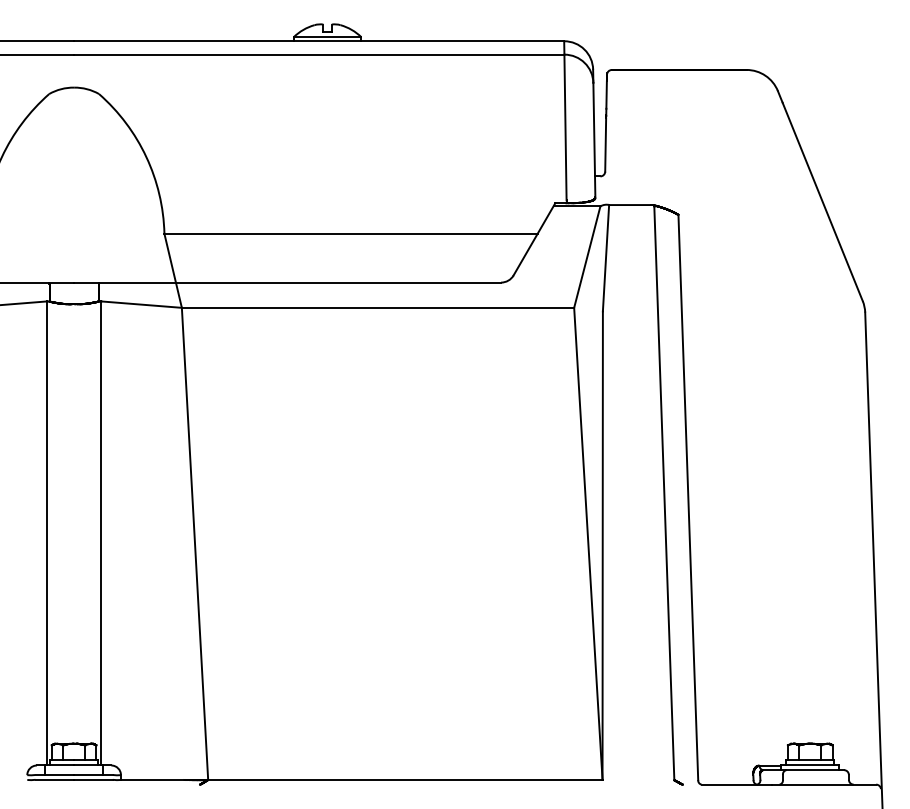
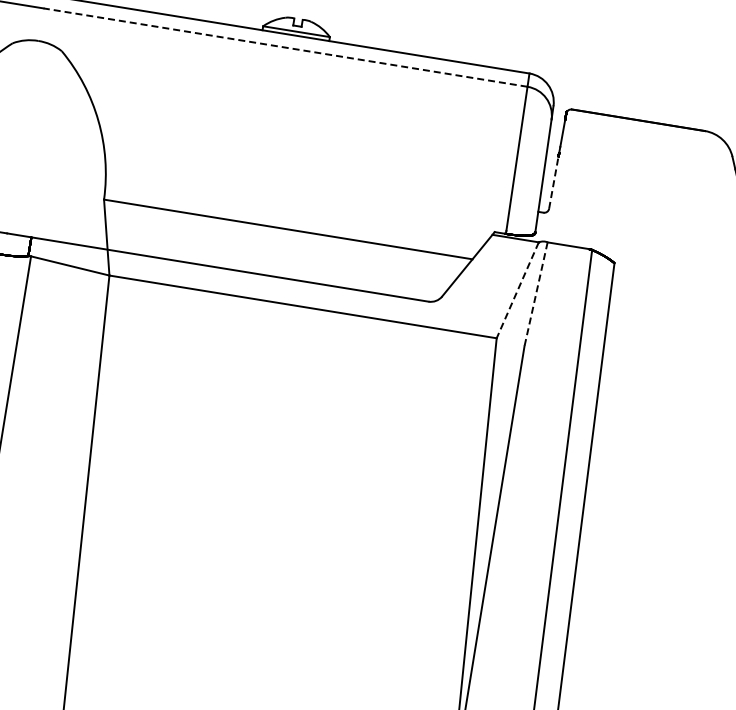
line: (318, 54) -> (284, 47), solid -> dashed
line: (605, 145) -> (553, 183), solid -> dashed
line: (587, 257) -> (517, 290), solid -> dashed
line: (605, 258) -> (535, 294), solid -> dashed

